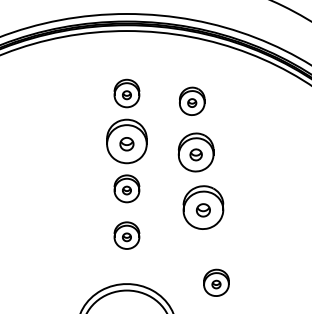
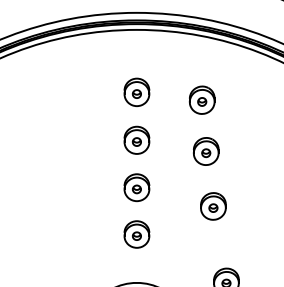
part: (126, 141) -> (136, 140), size x0.62
part: (196, 152) -> (206, 151), size x0.71
part: (203, 207) -> (213, 206), size x0.62

